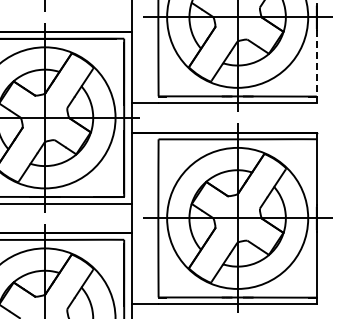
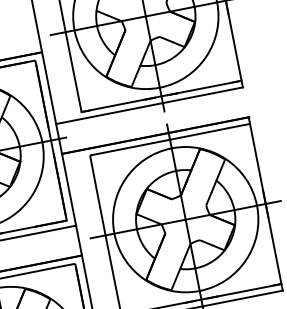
line: (316, 66) -> (235, 50), dashed -> solid

